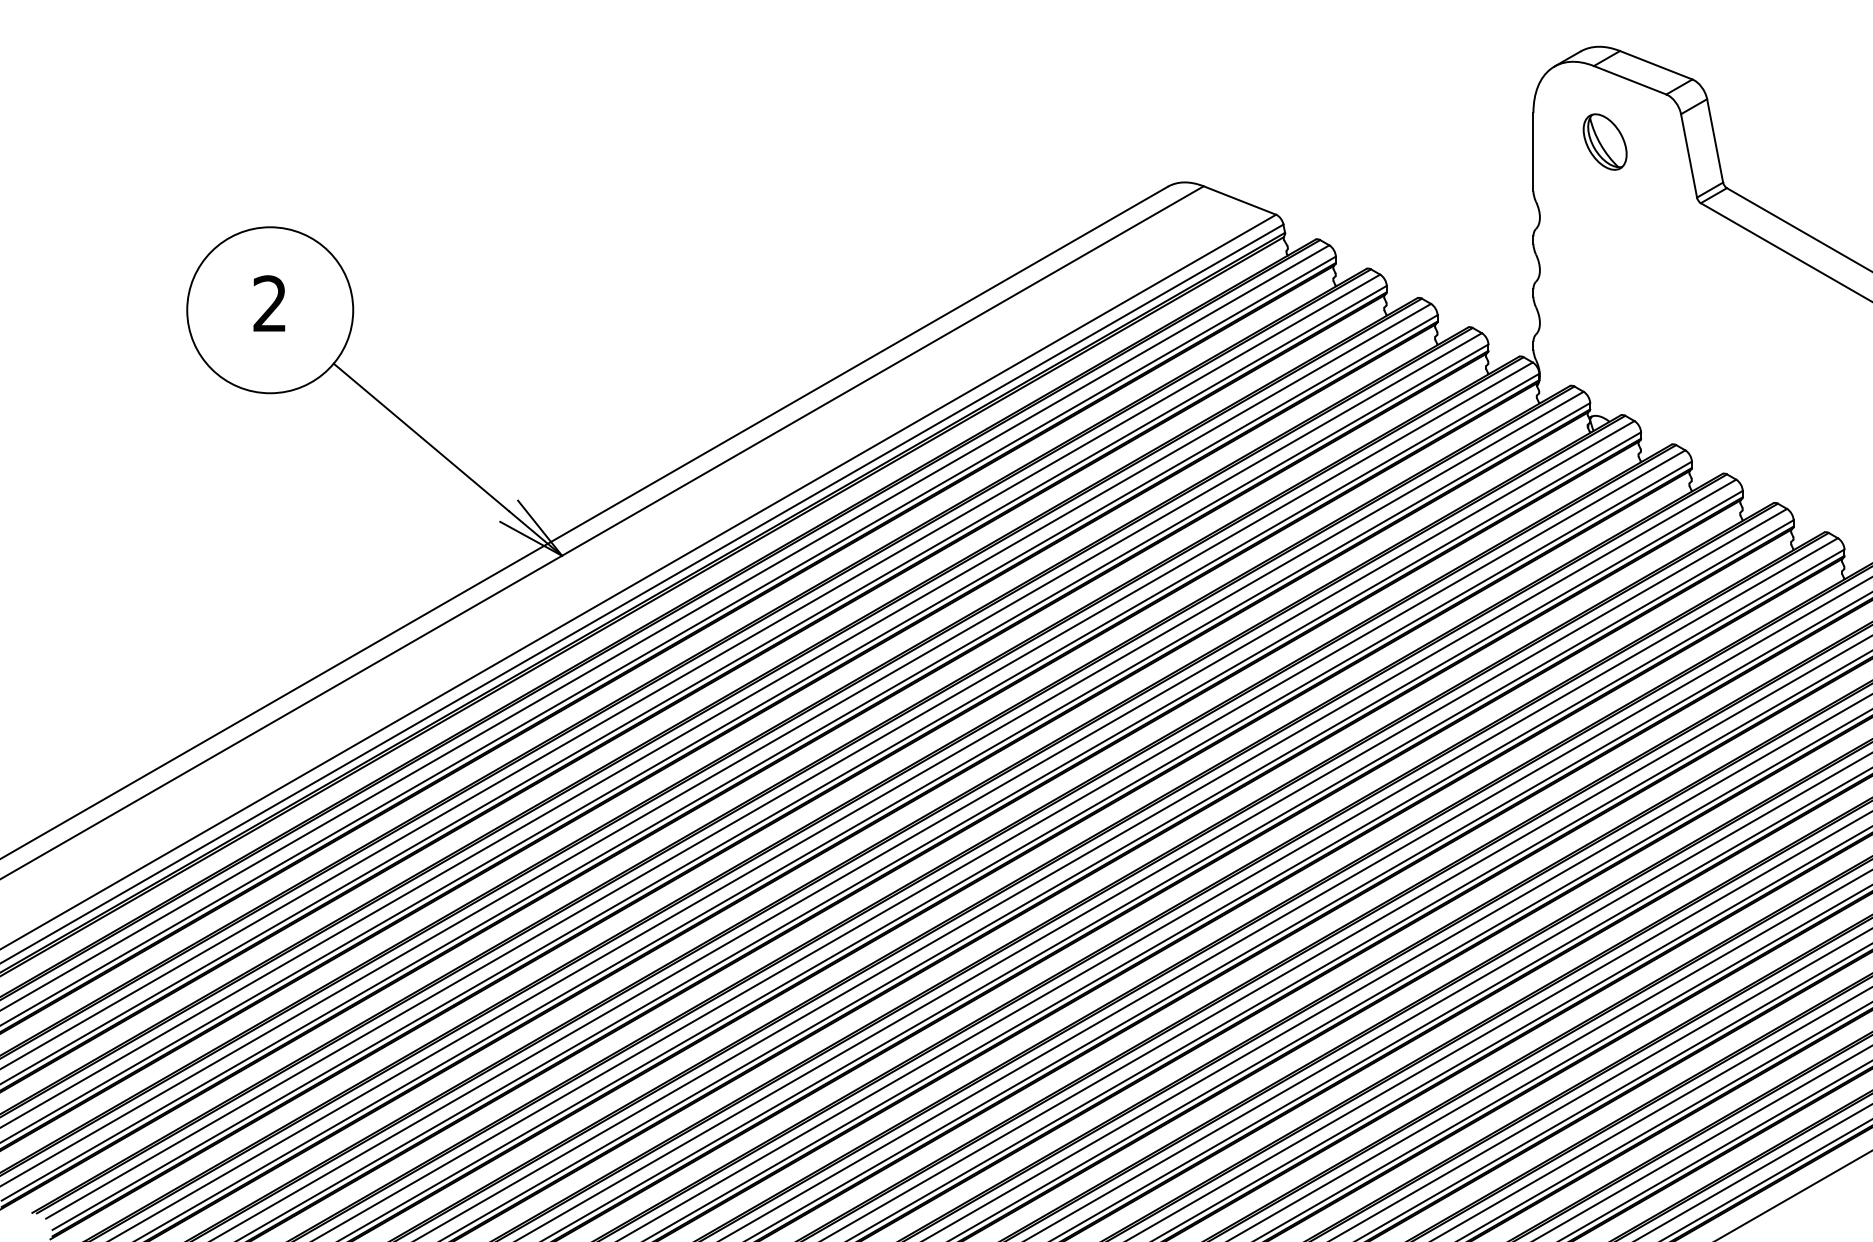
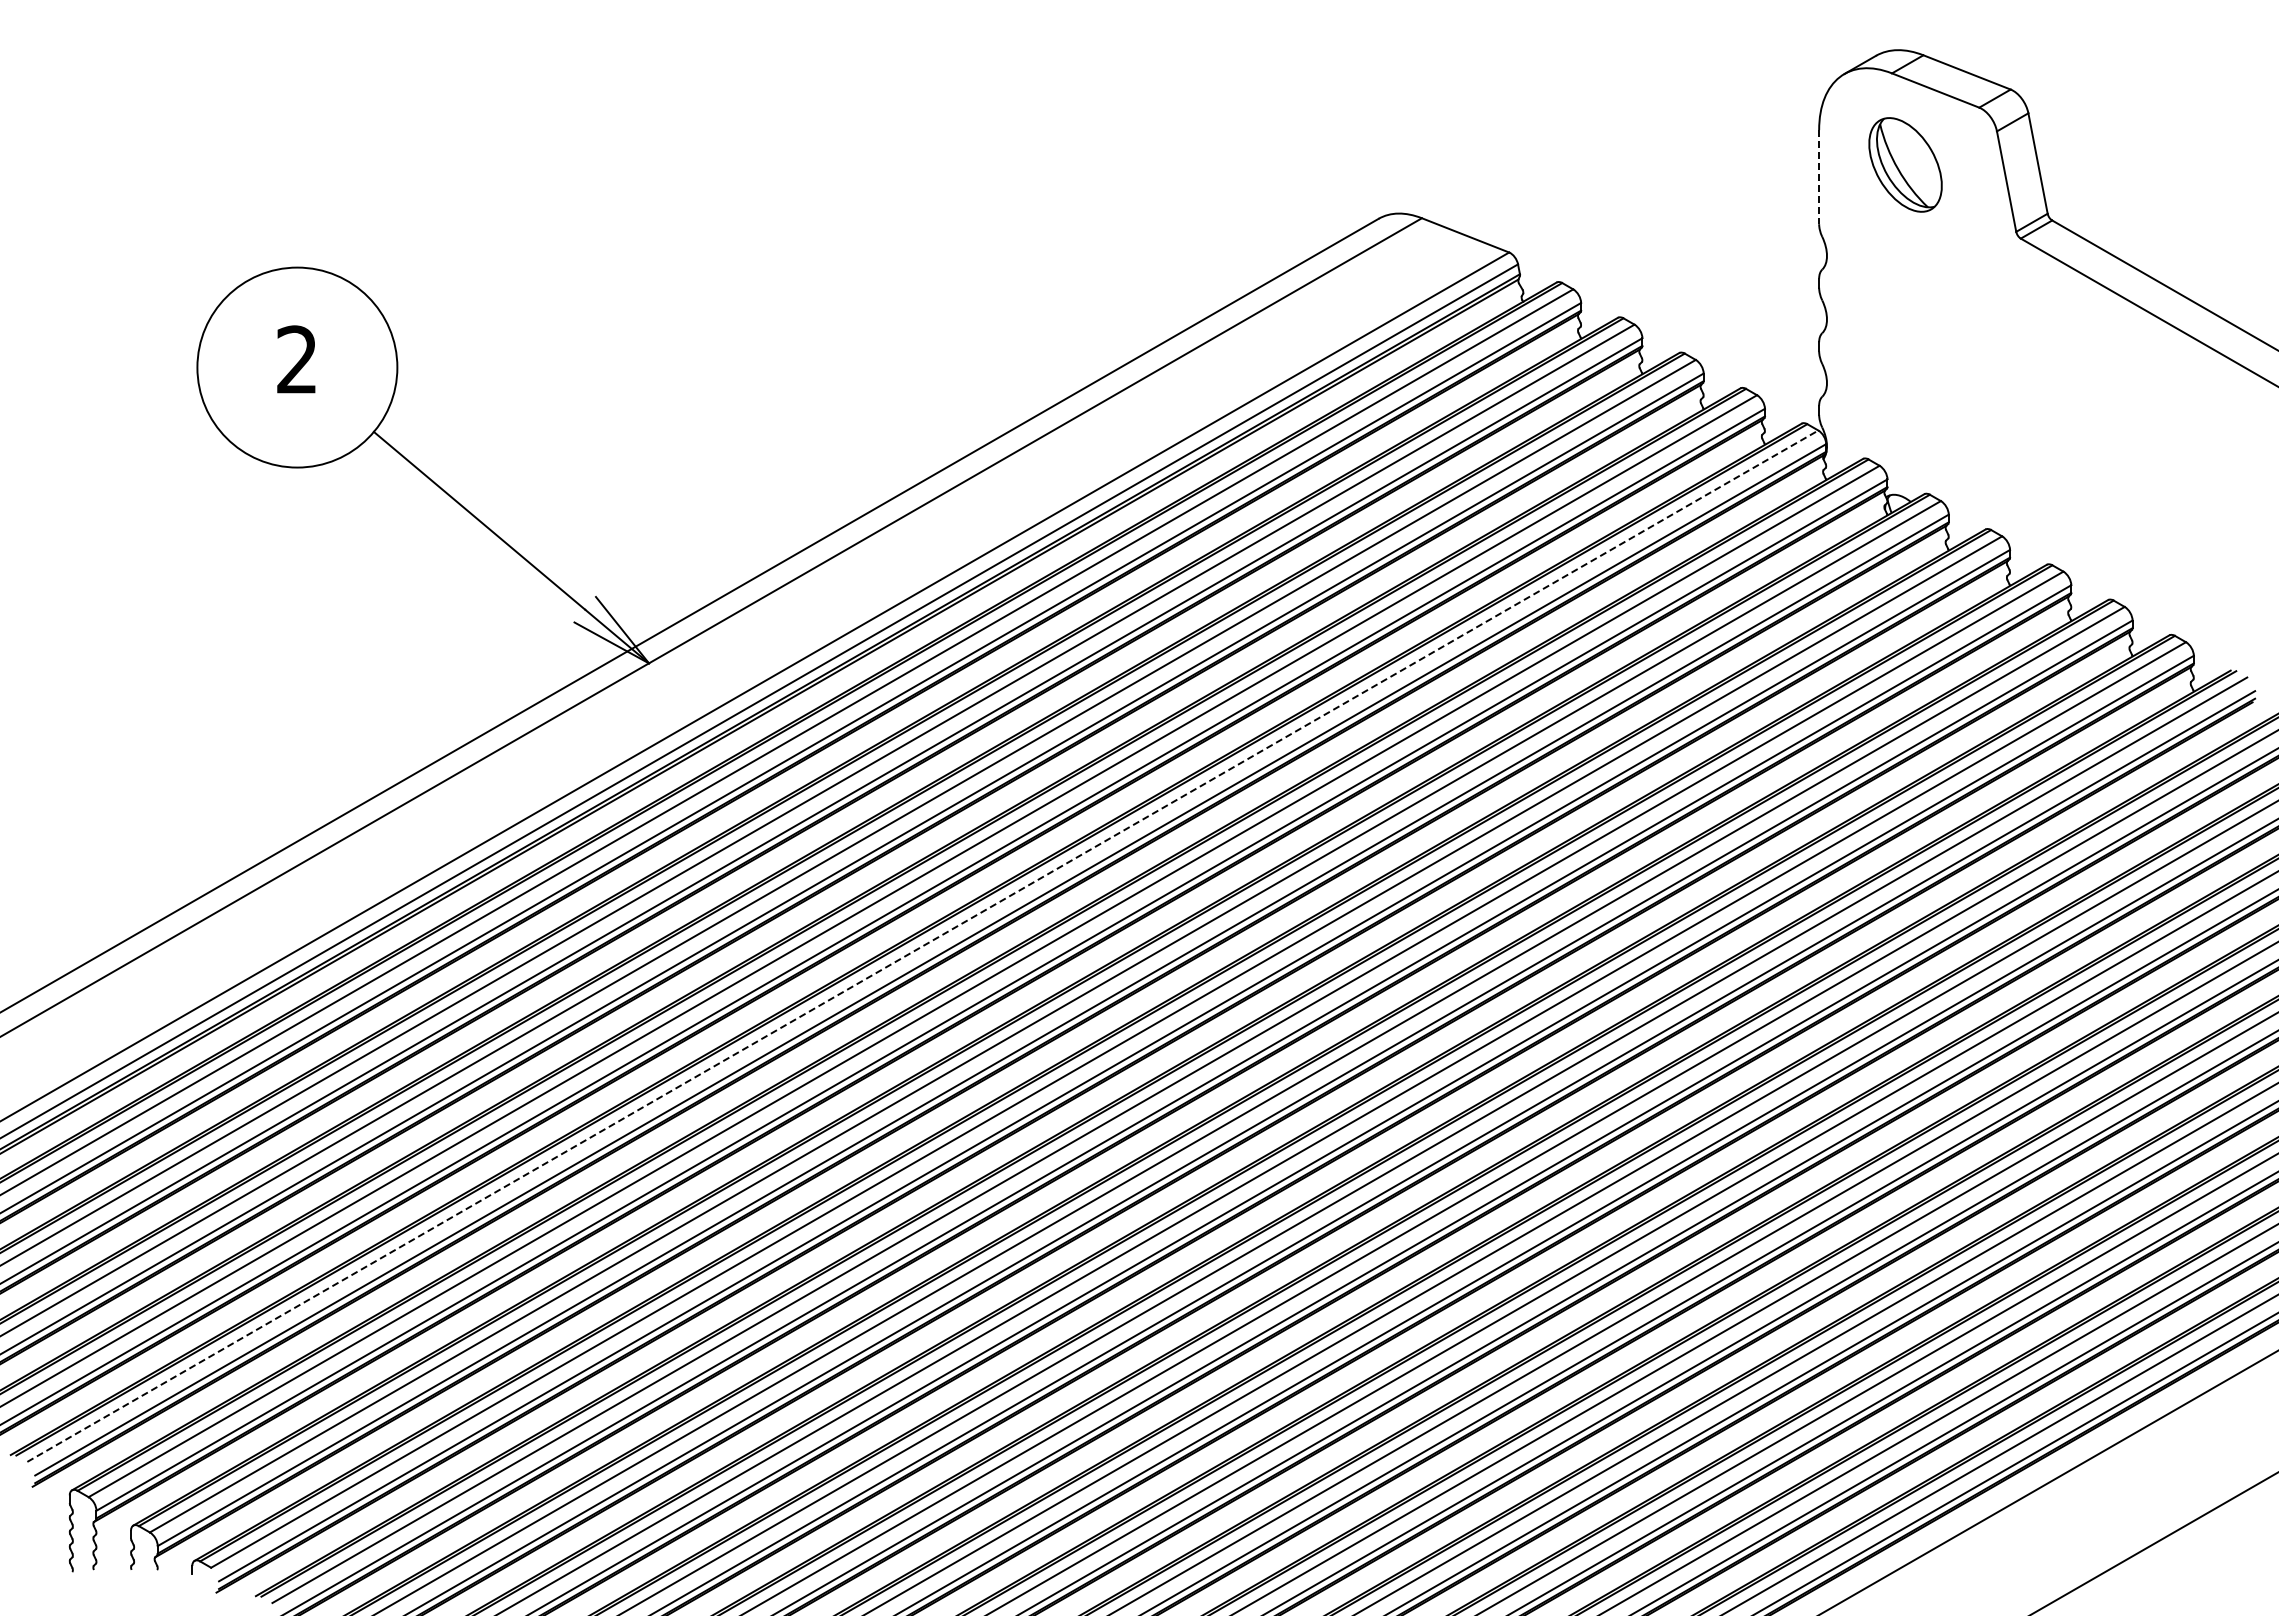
part: (1605, 141) -> (1905, 164), size x1.4
line: (1533, 152) -> (1819, 177), solid -> dashed
line: (789, 790) -> (923, 945), solid -> dashed

